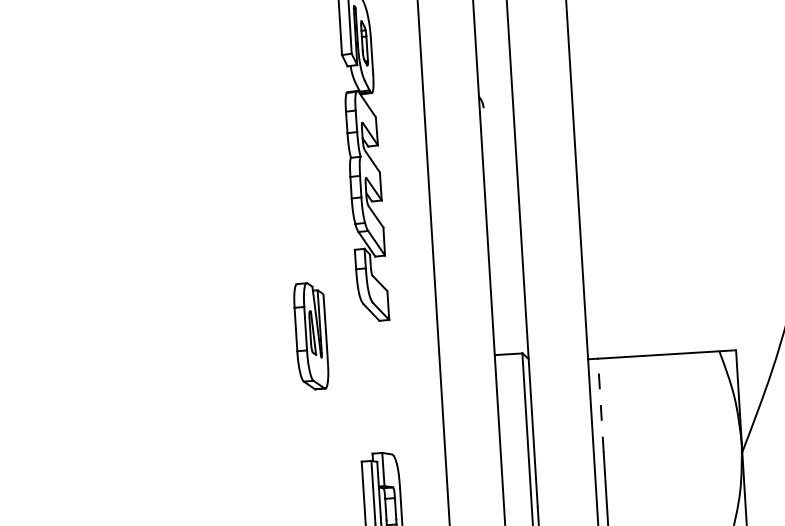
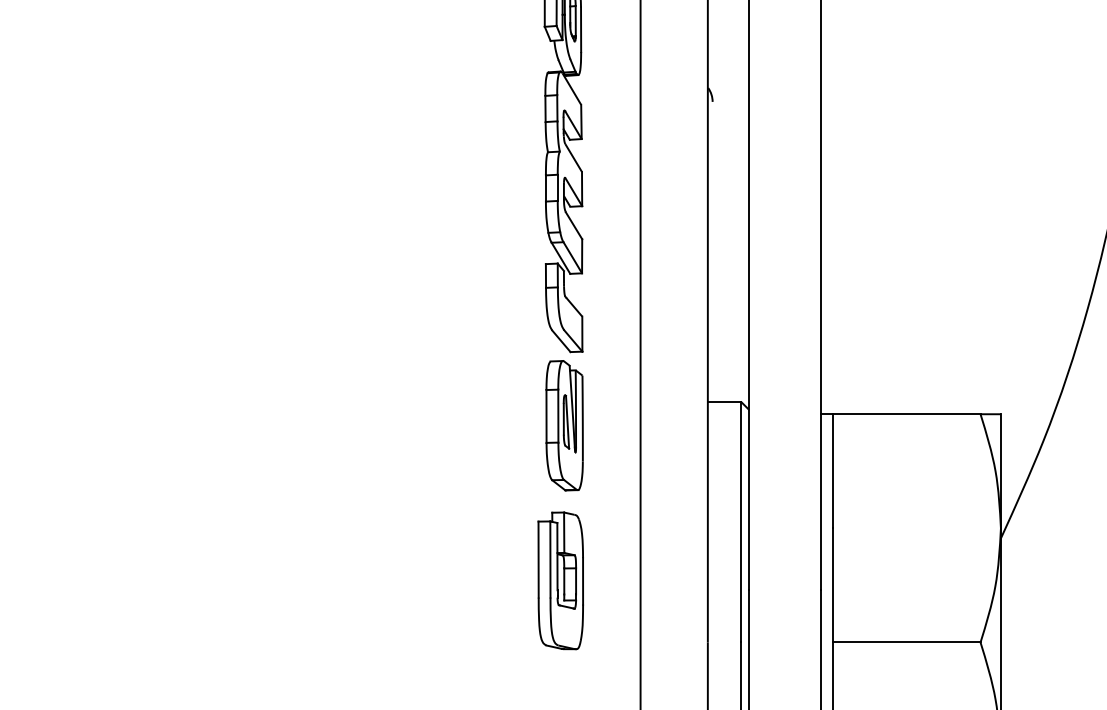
part: (311, 336) -> (564, 425), moved
line: (600, 404) -> (832, 470), dashed -> solid

